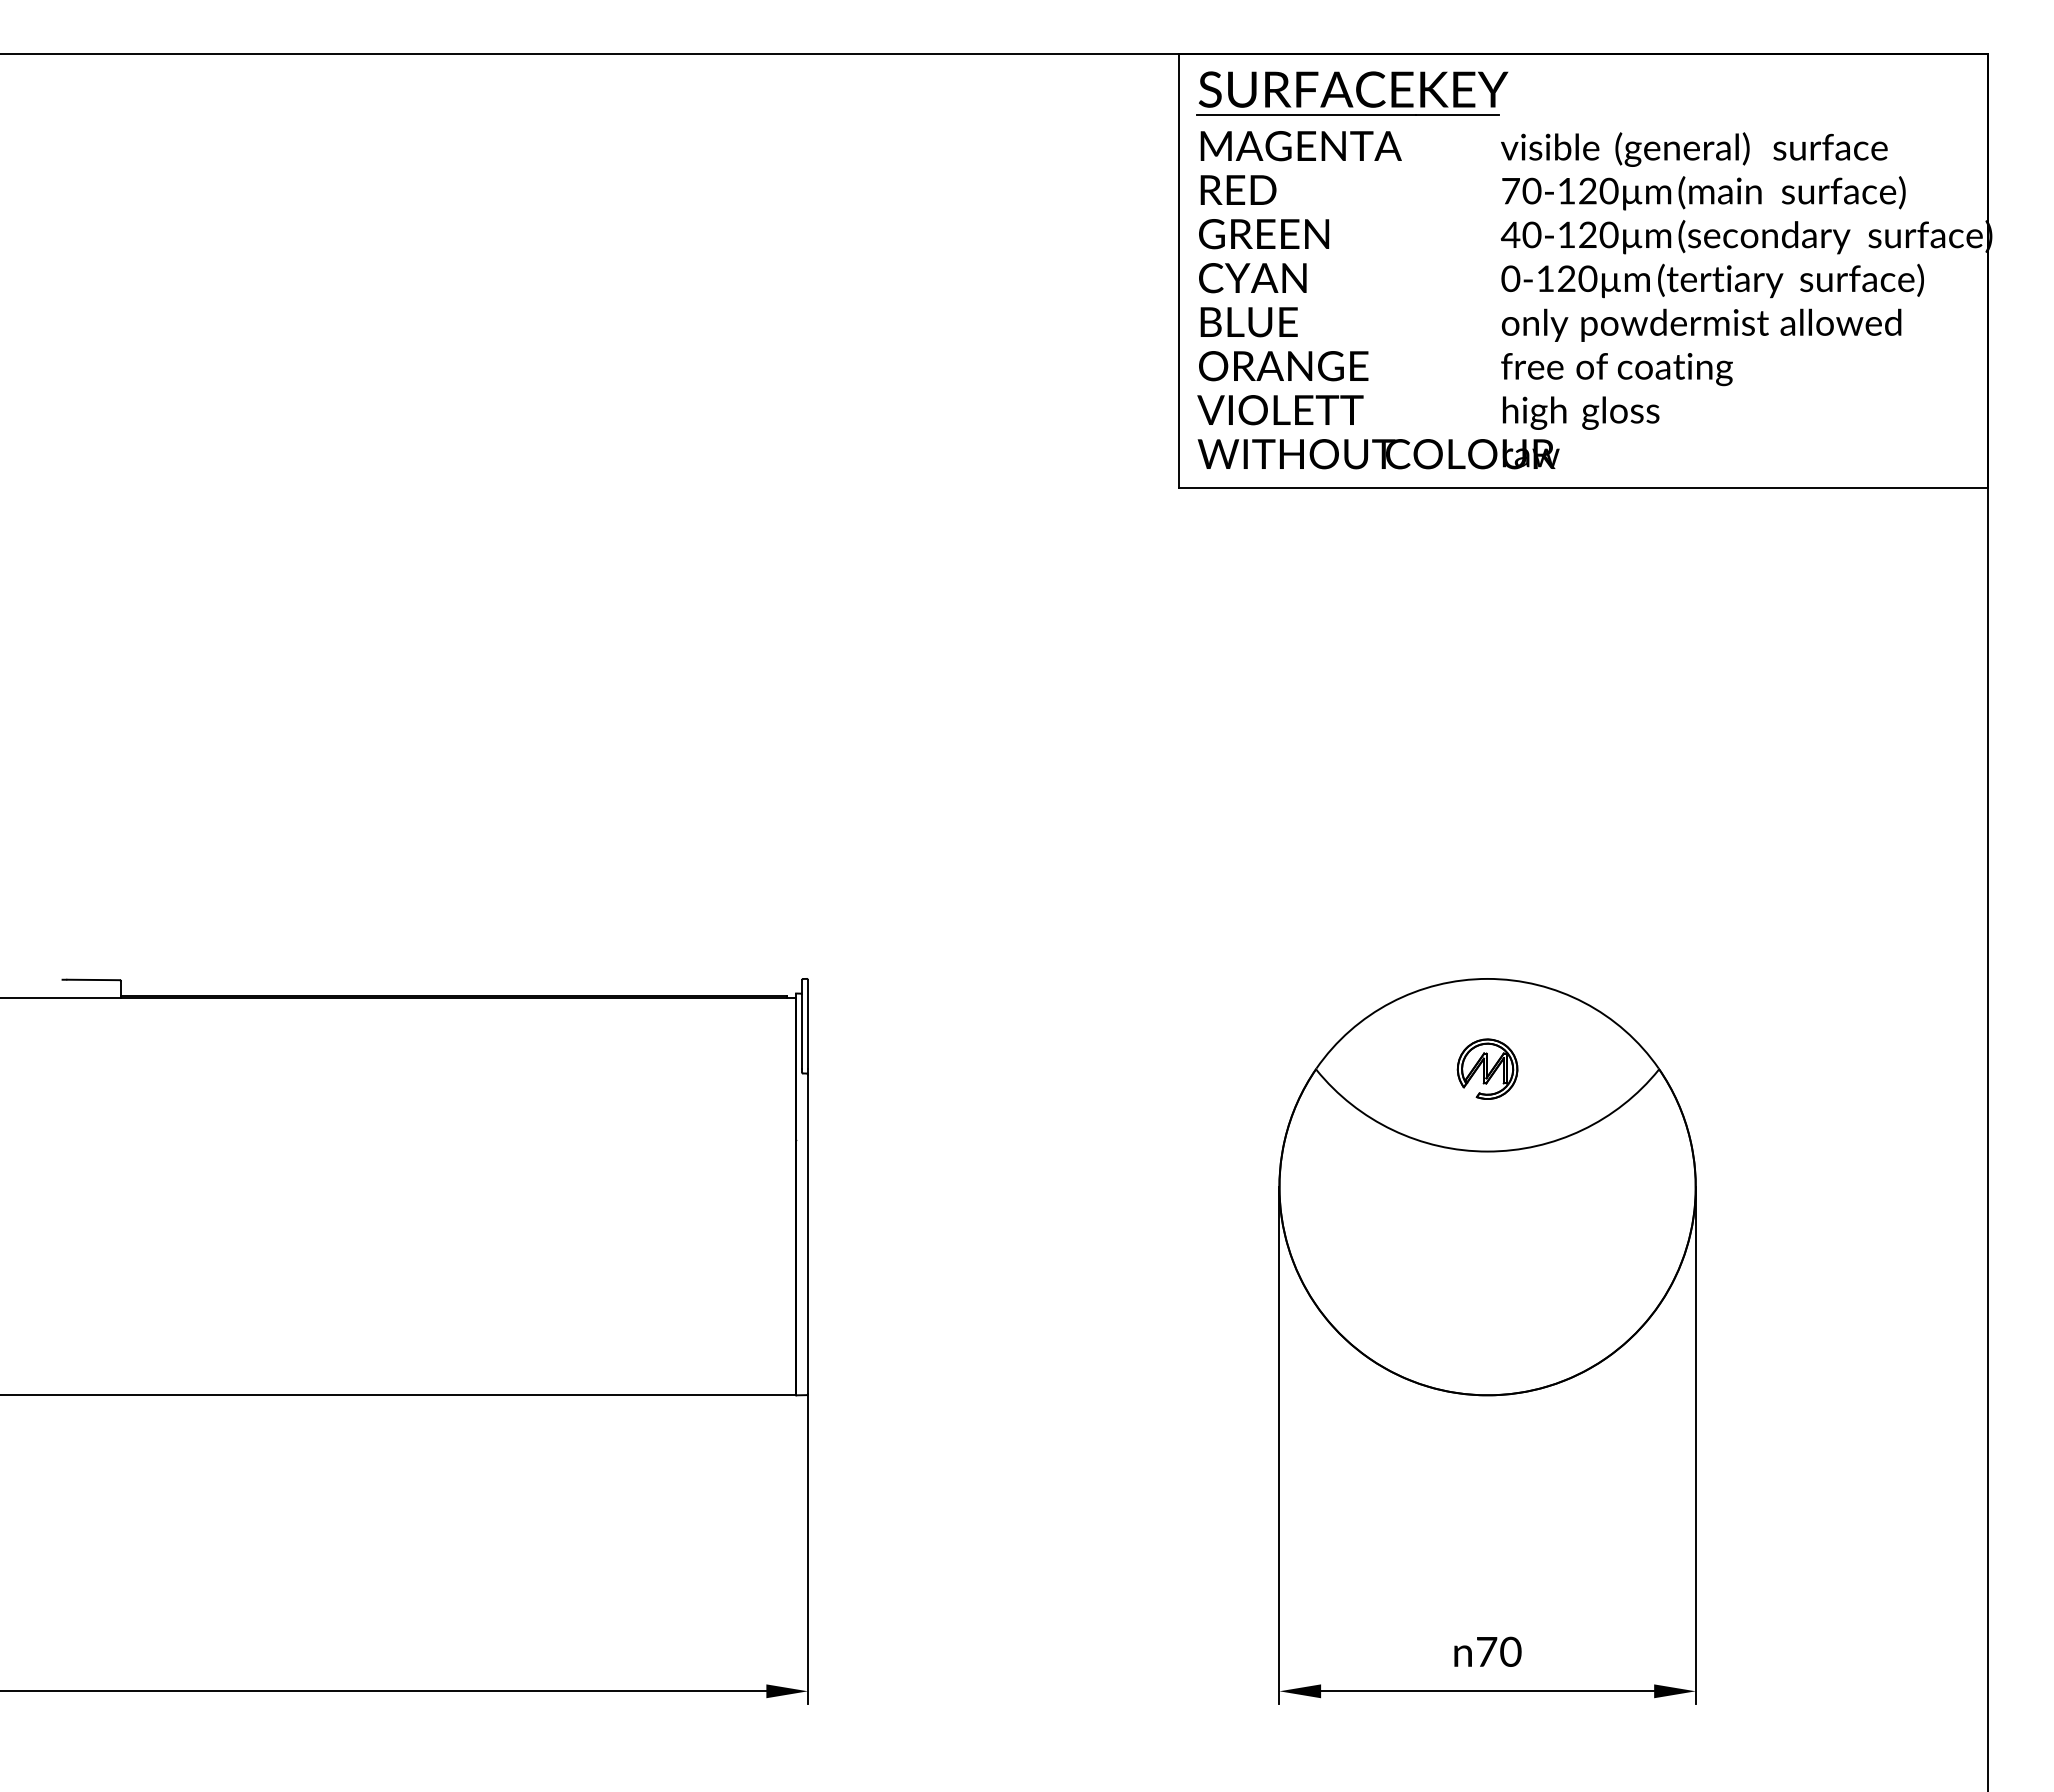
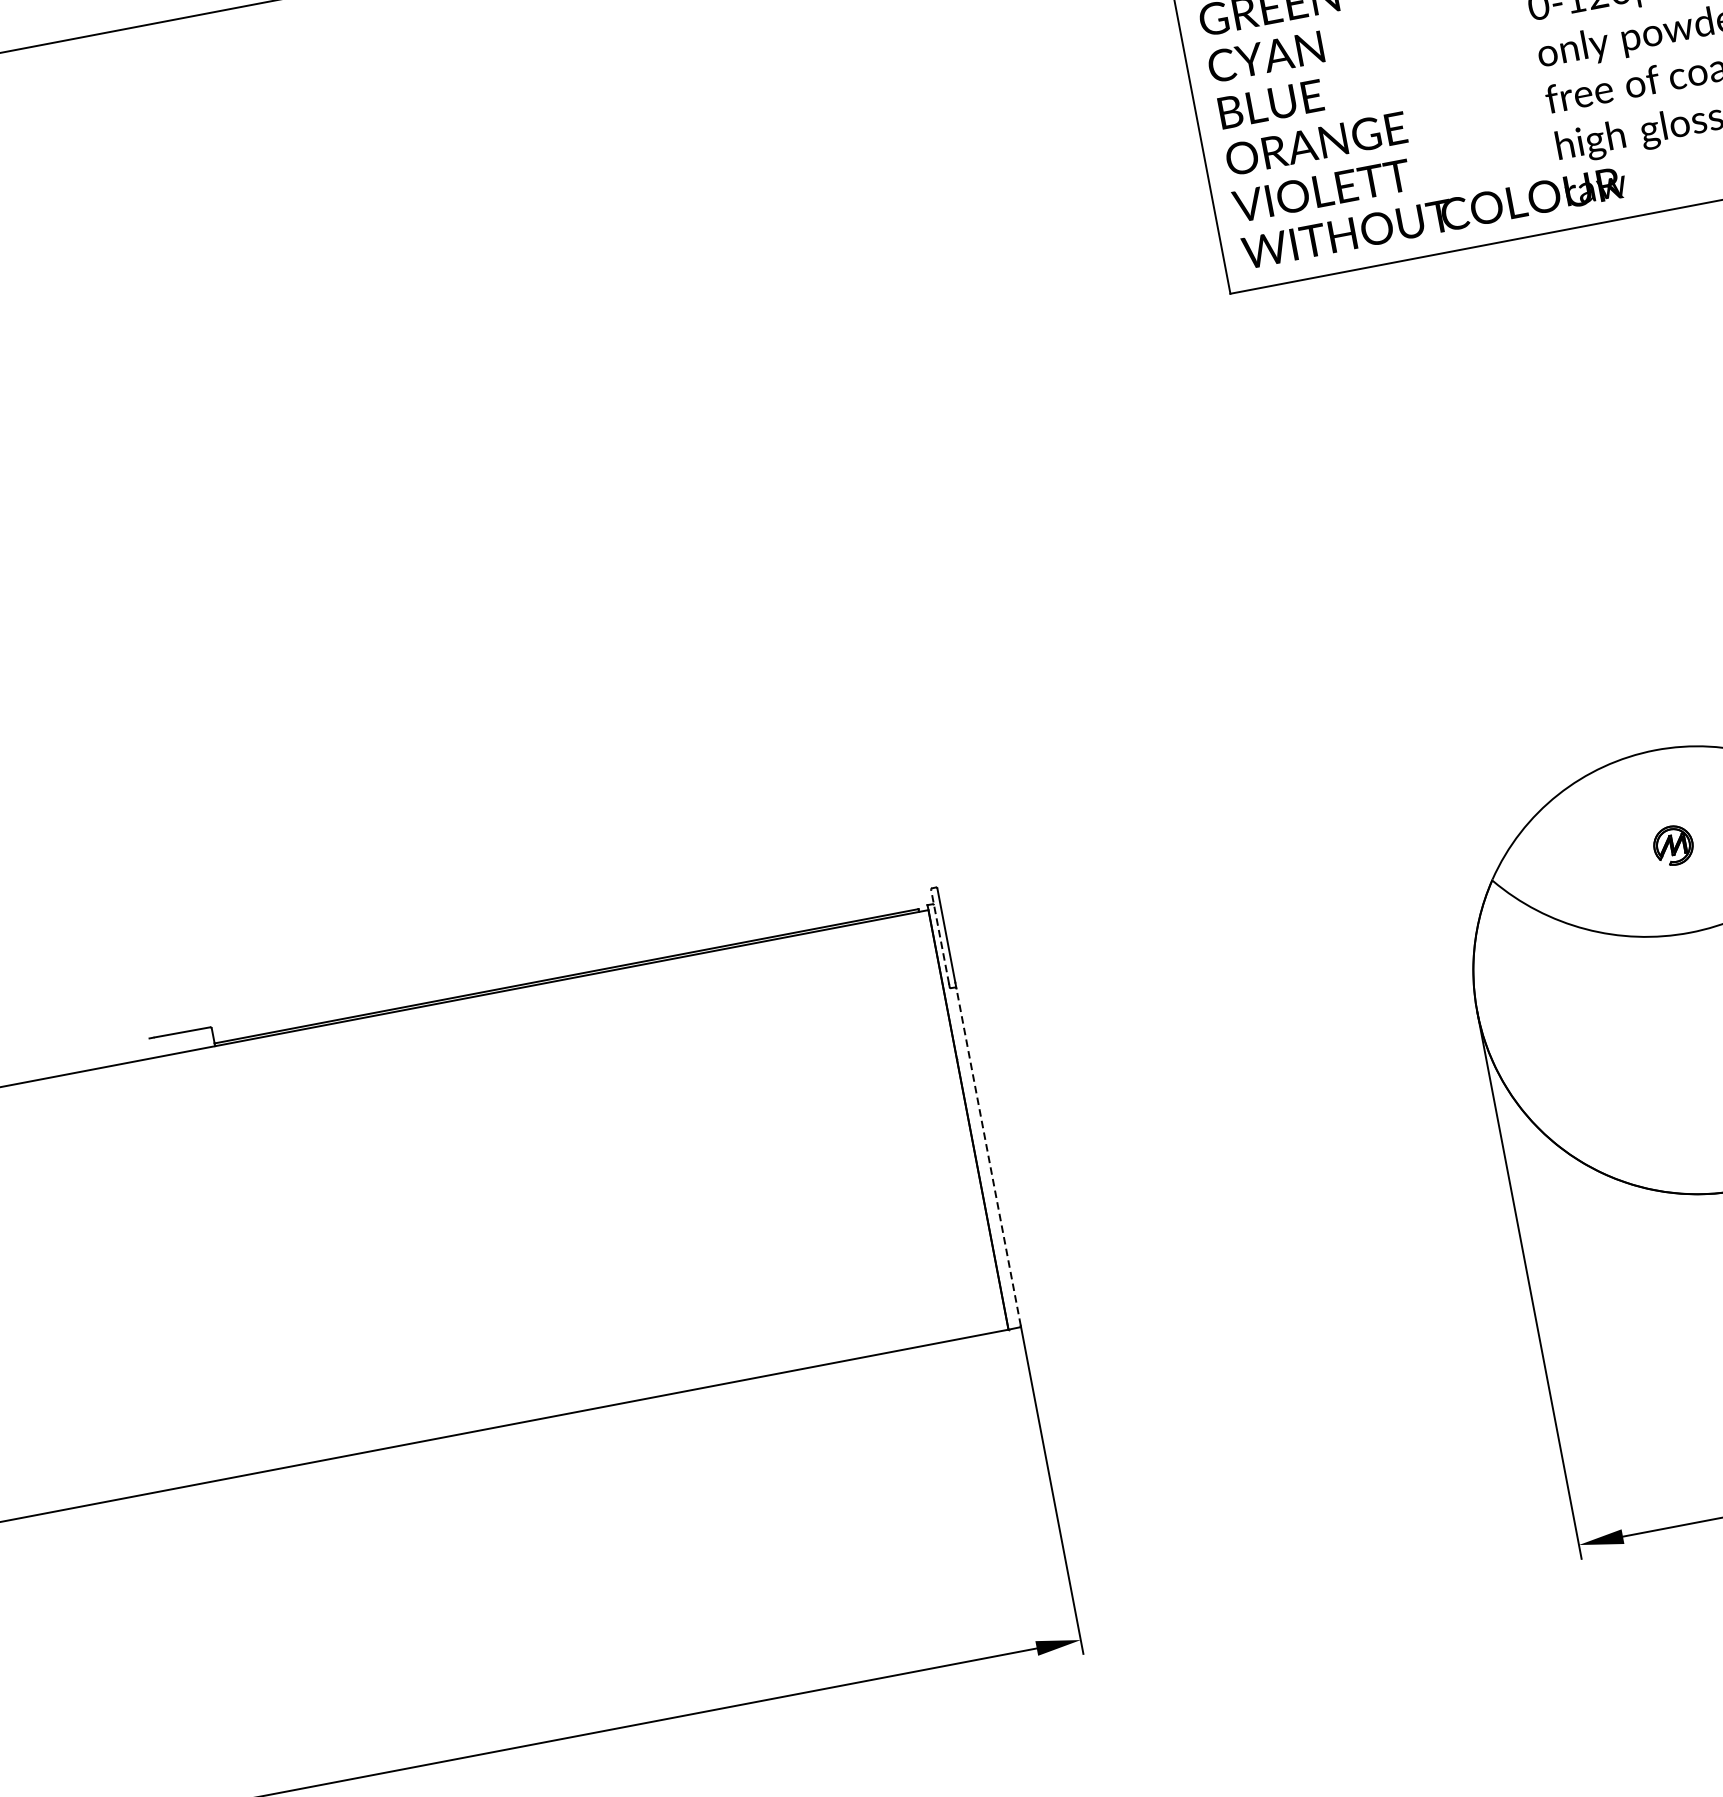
line: (802, 1024) -> (940, 936), solid -> dashed
part: (1487, 1068) -> (1673, 844), size x0.6
line: (808, 1234) -> (989, 1157), solid -> dashed

